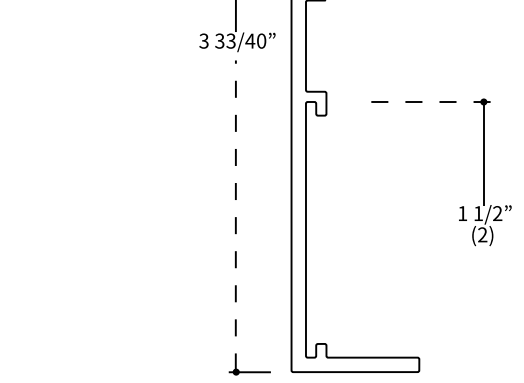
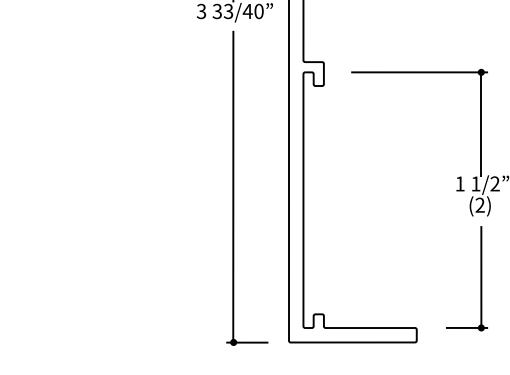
line: (421, 102) -> (418, 72), dashed -> solid
line: (235, 215) -> (232, 185), dashed -> solid
part: (483, 307) -> (480, 277), added

